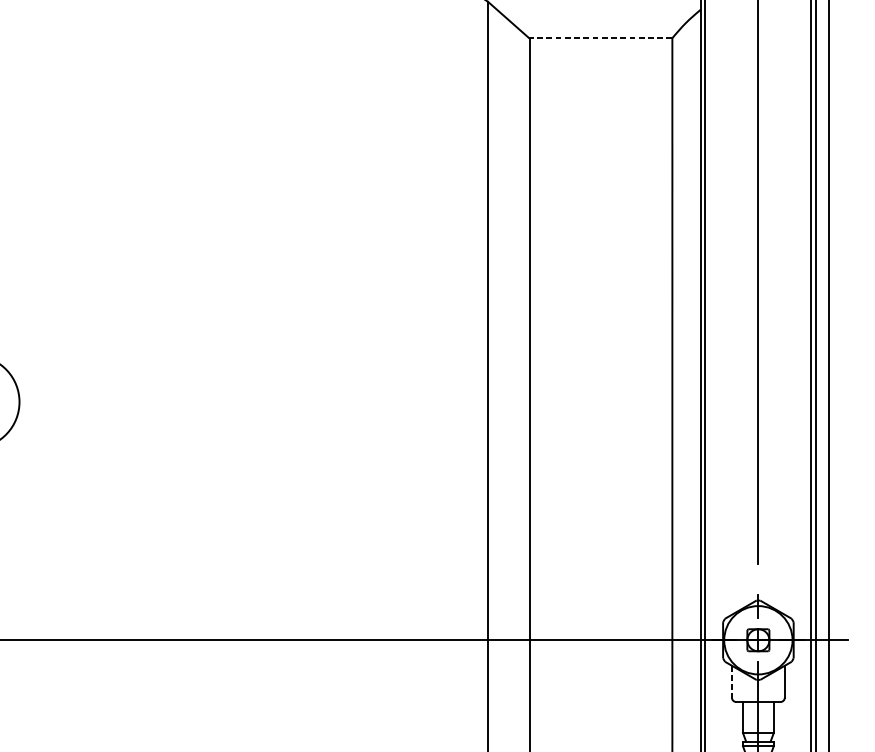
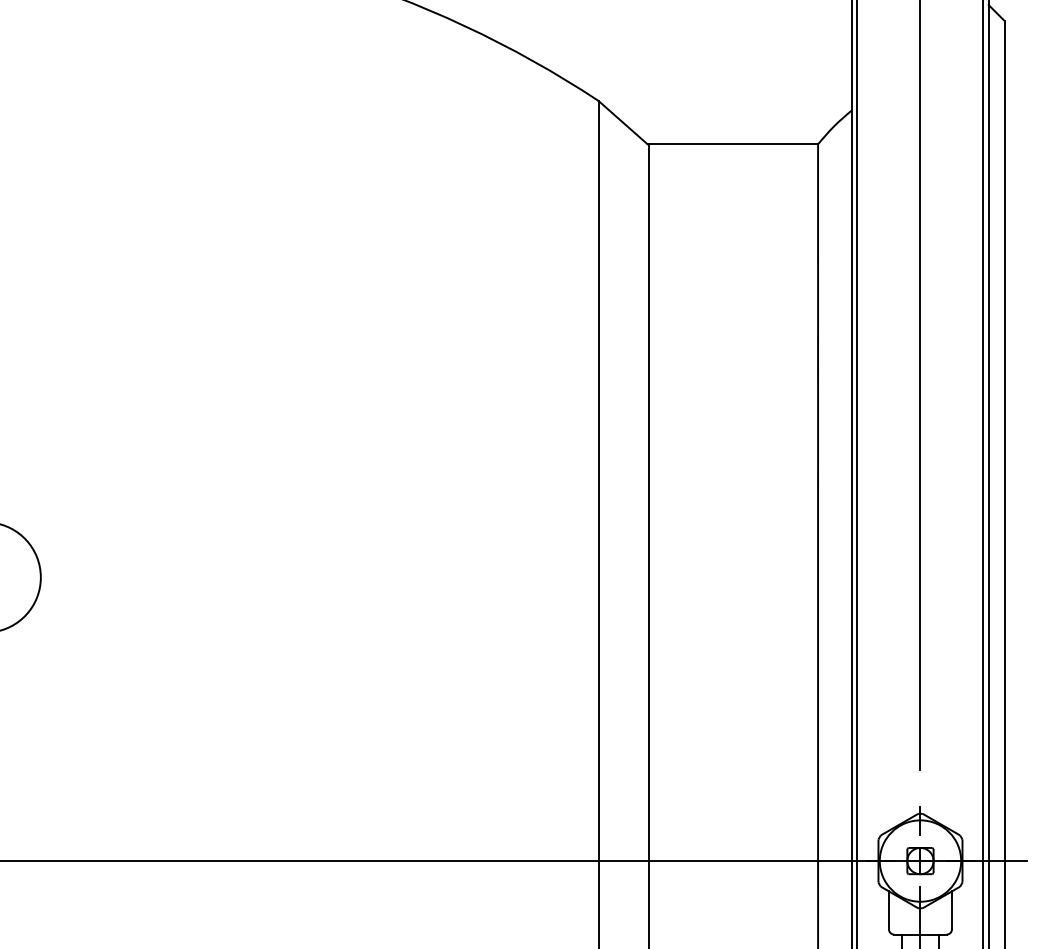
line: (600, 38) -> (732, 144), dashed -> solid
line: (731, 681) -> (888, 910), dashed -> solid

